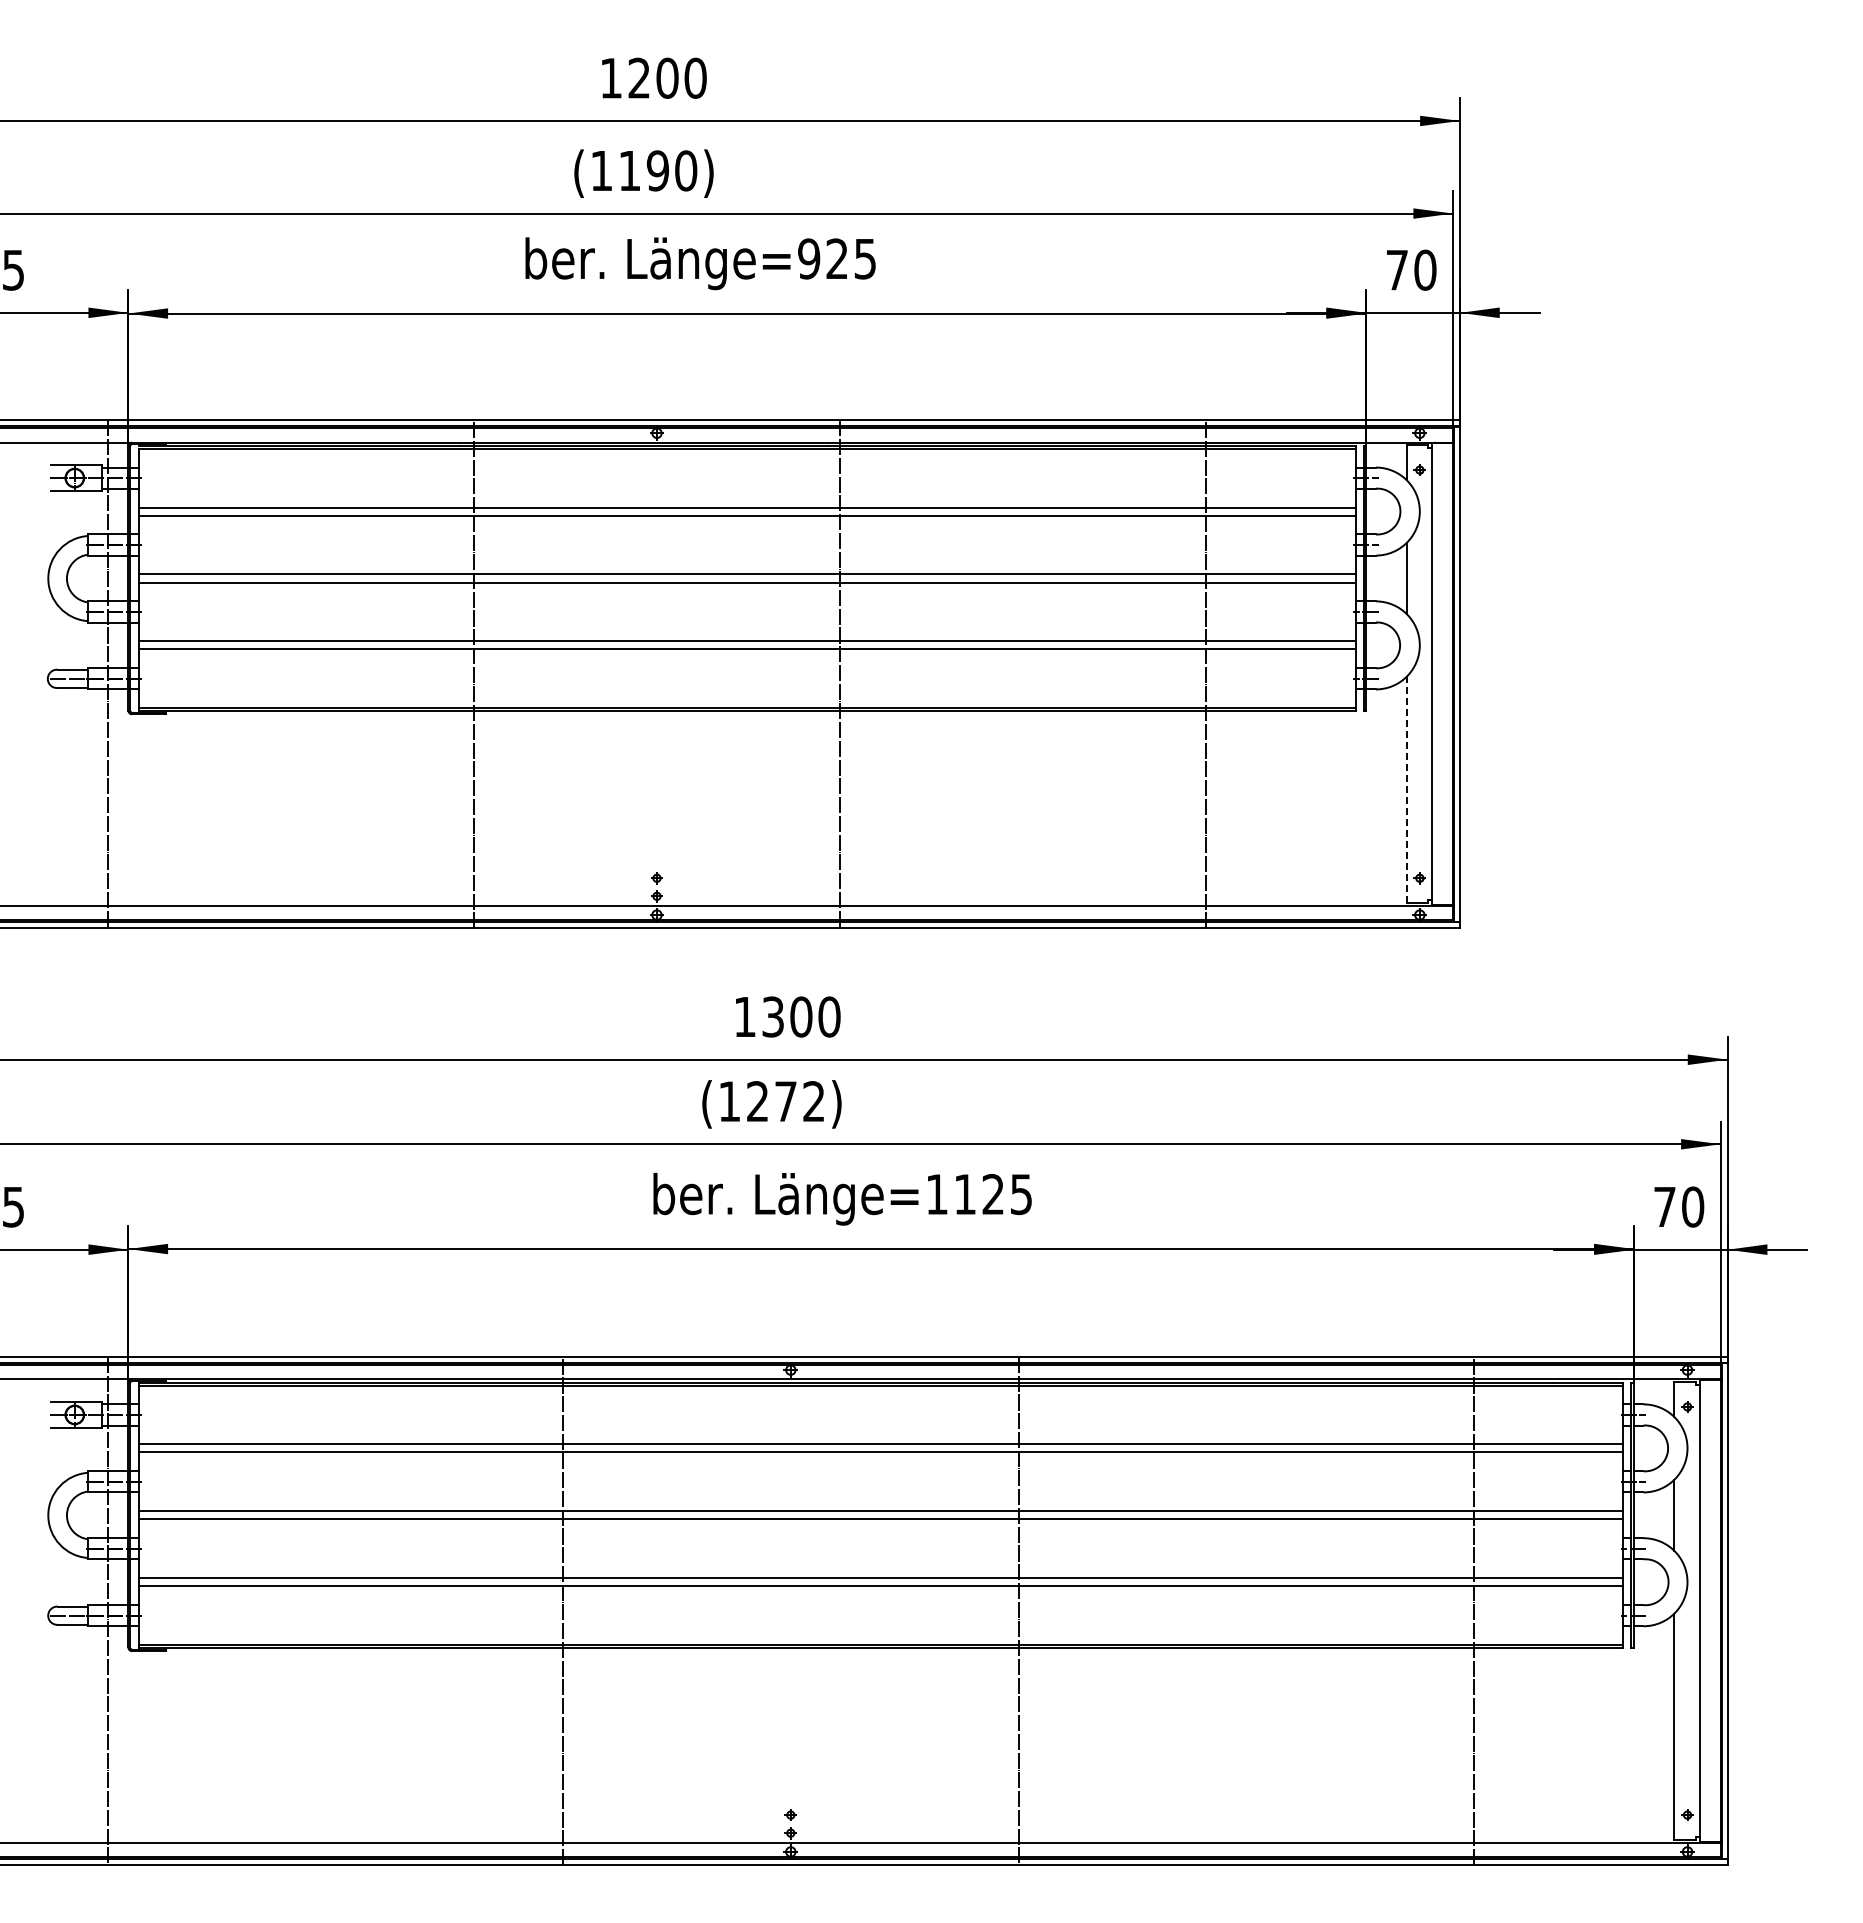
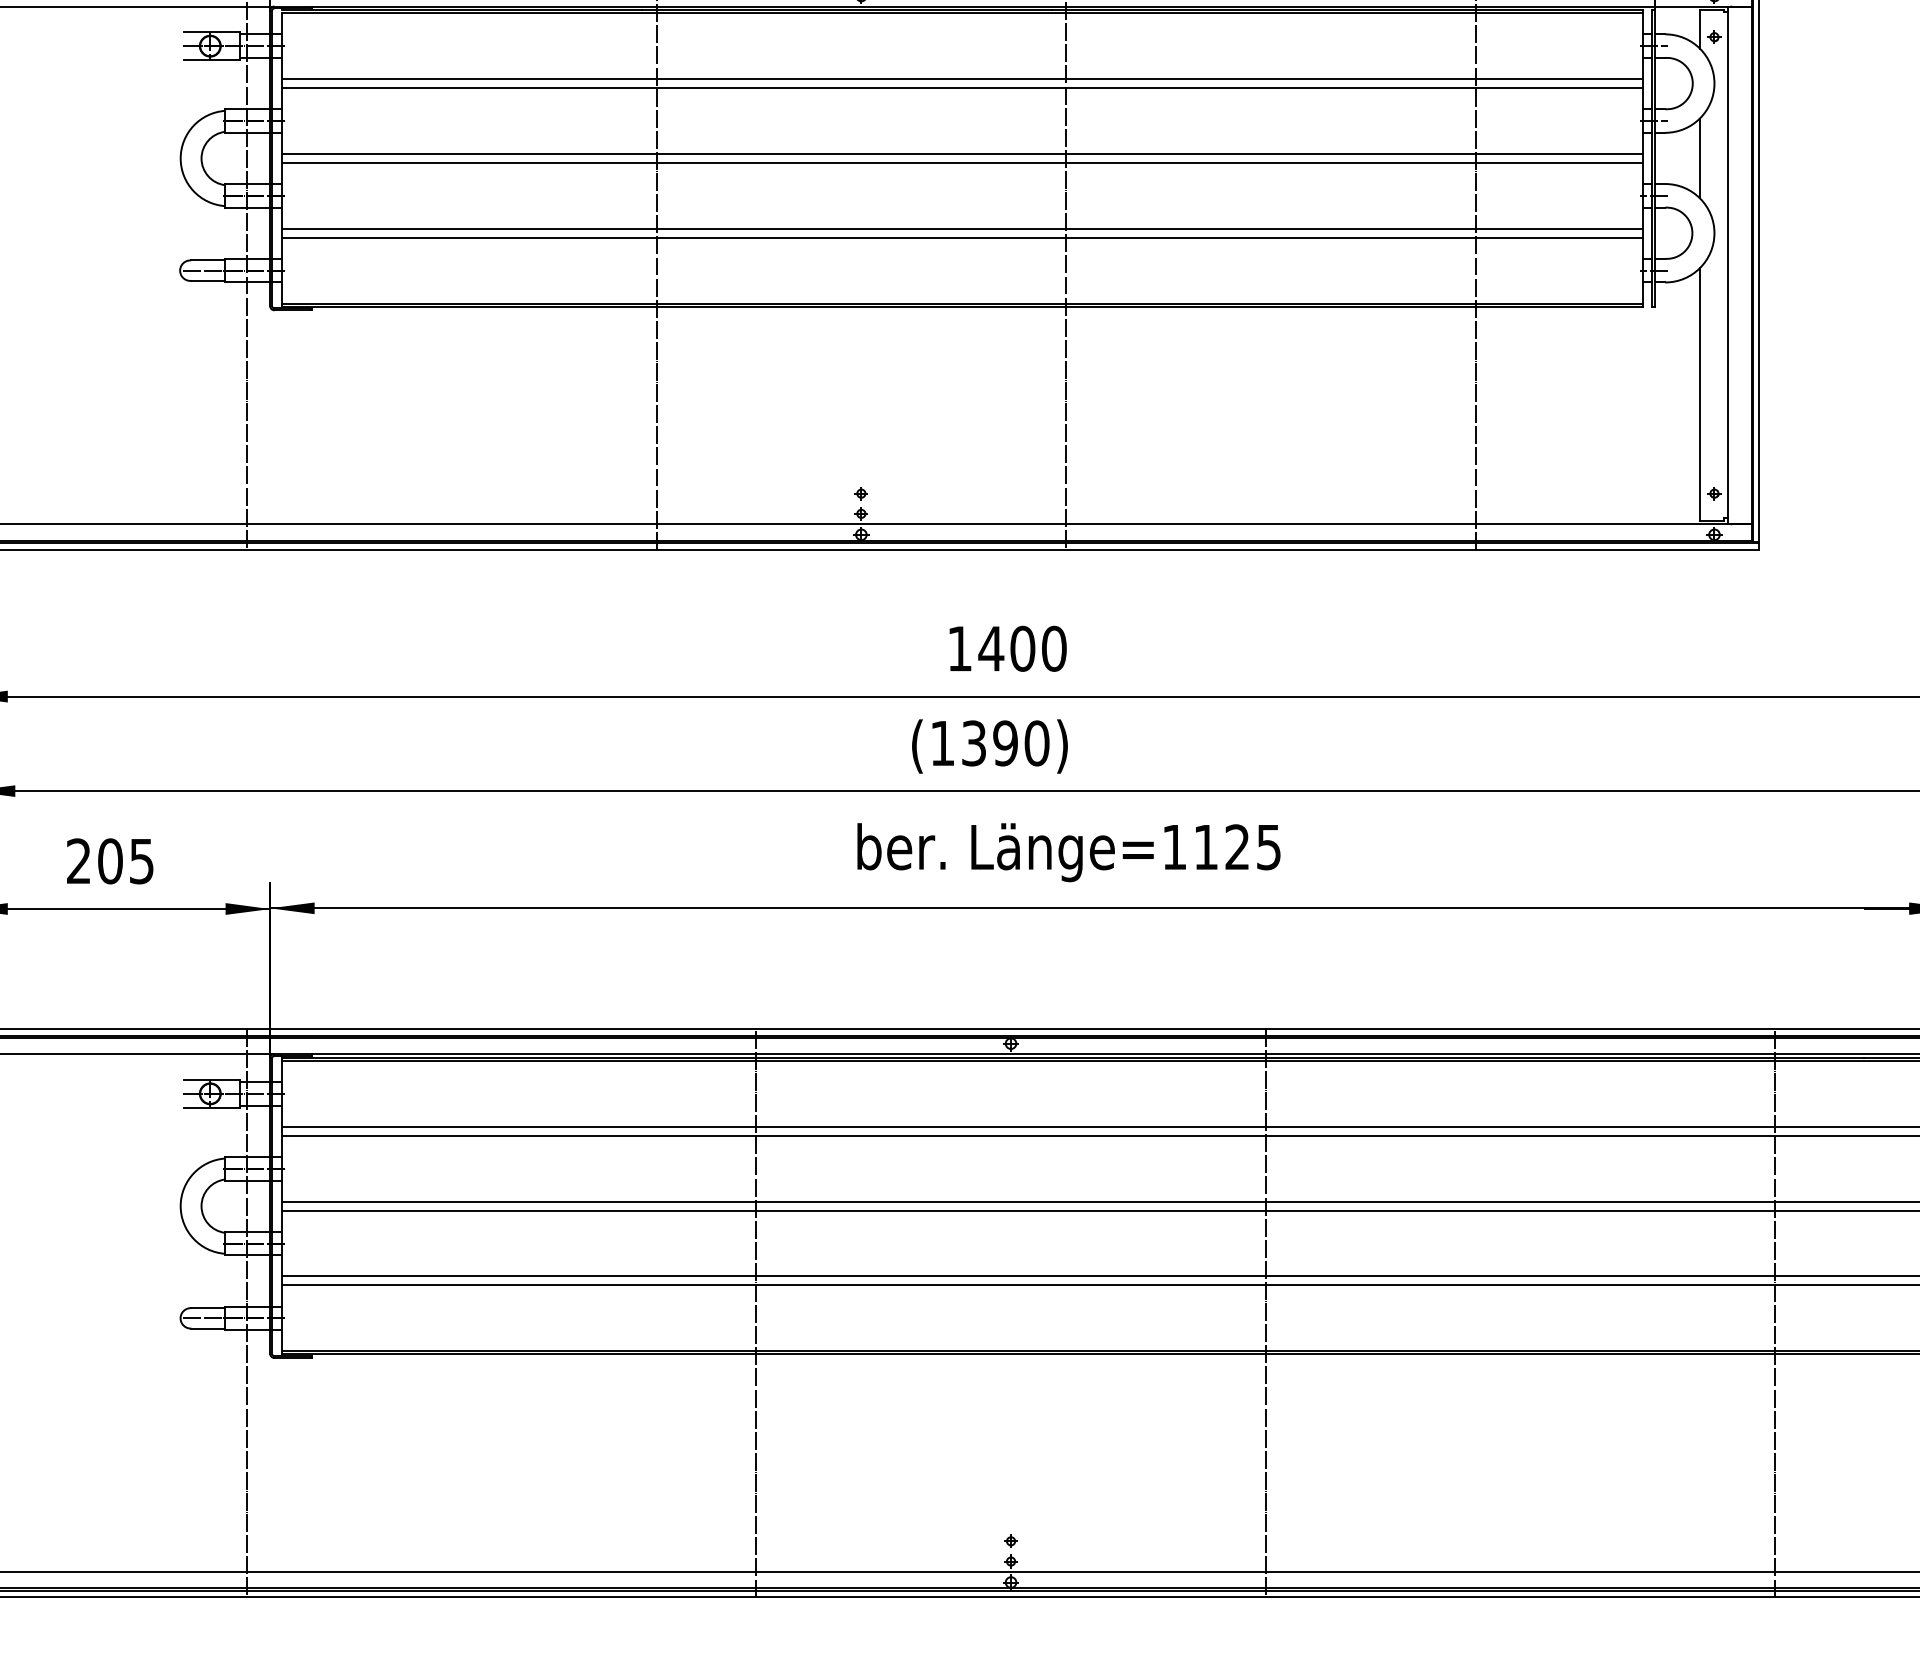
line: (1406, 789) -> (1699, 394), dashed -> solid
text: (772, 1016) -> (990, 648), 1300 -> 1400
text: (786, 1101) -> (1006, 743), 1272 -> 1390

